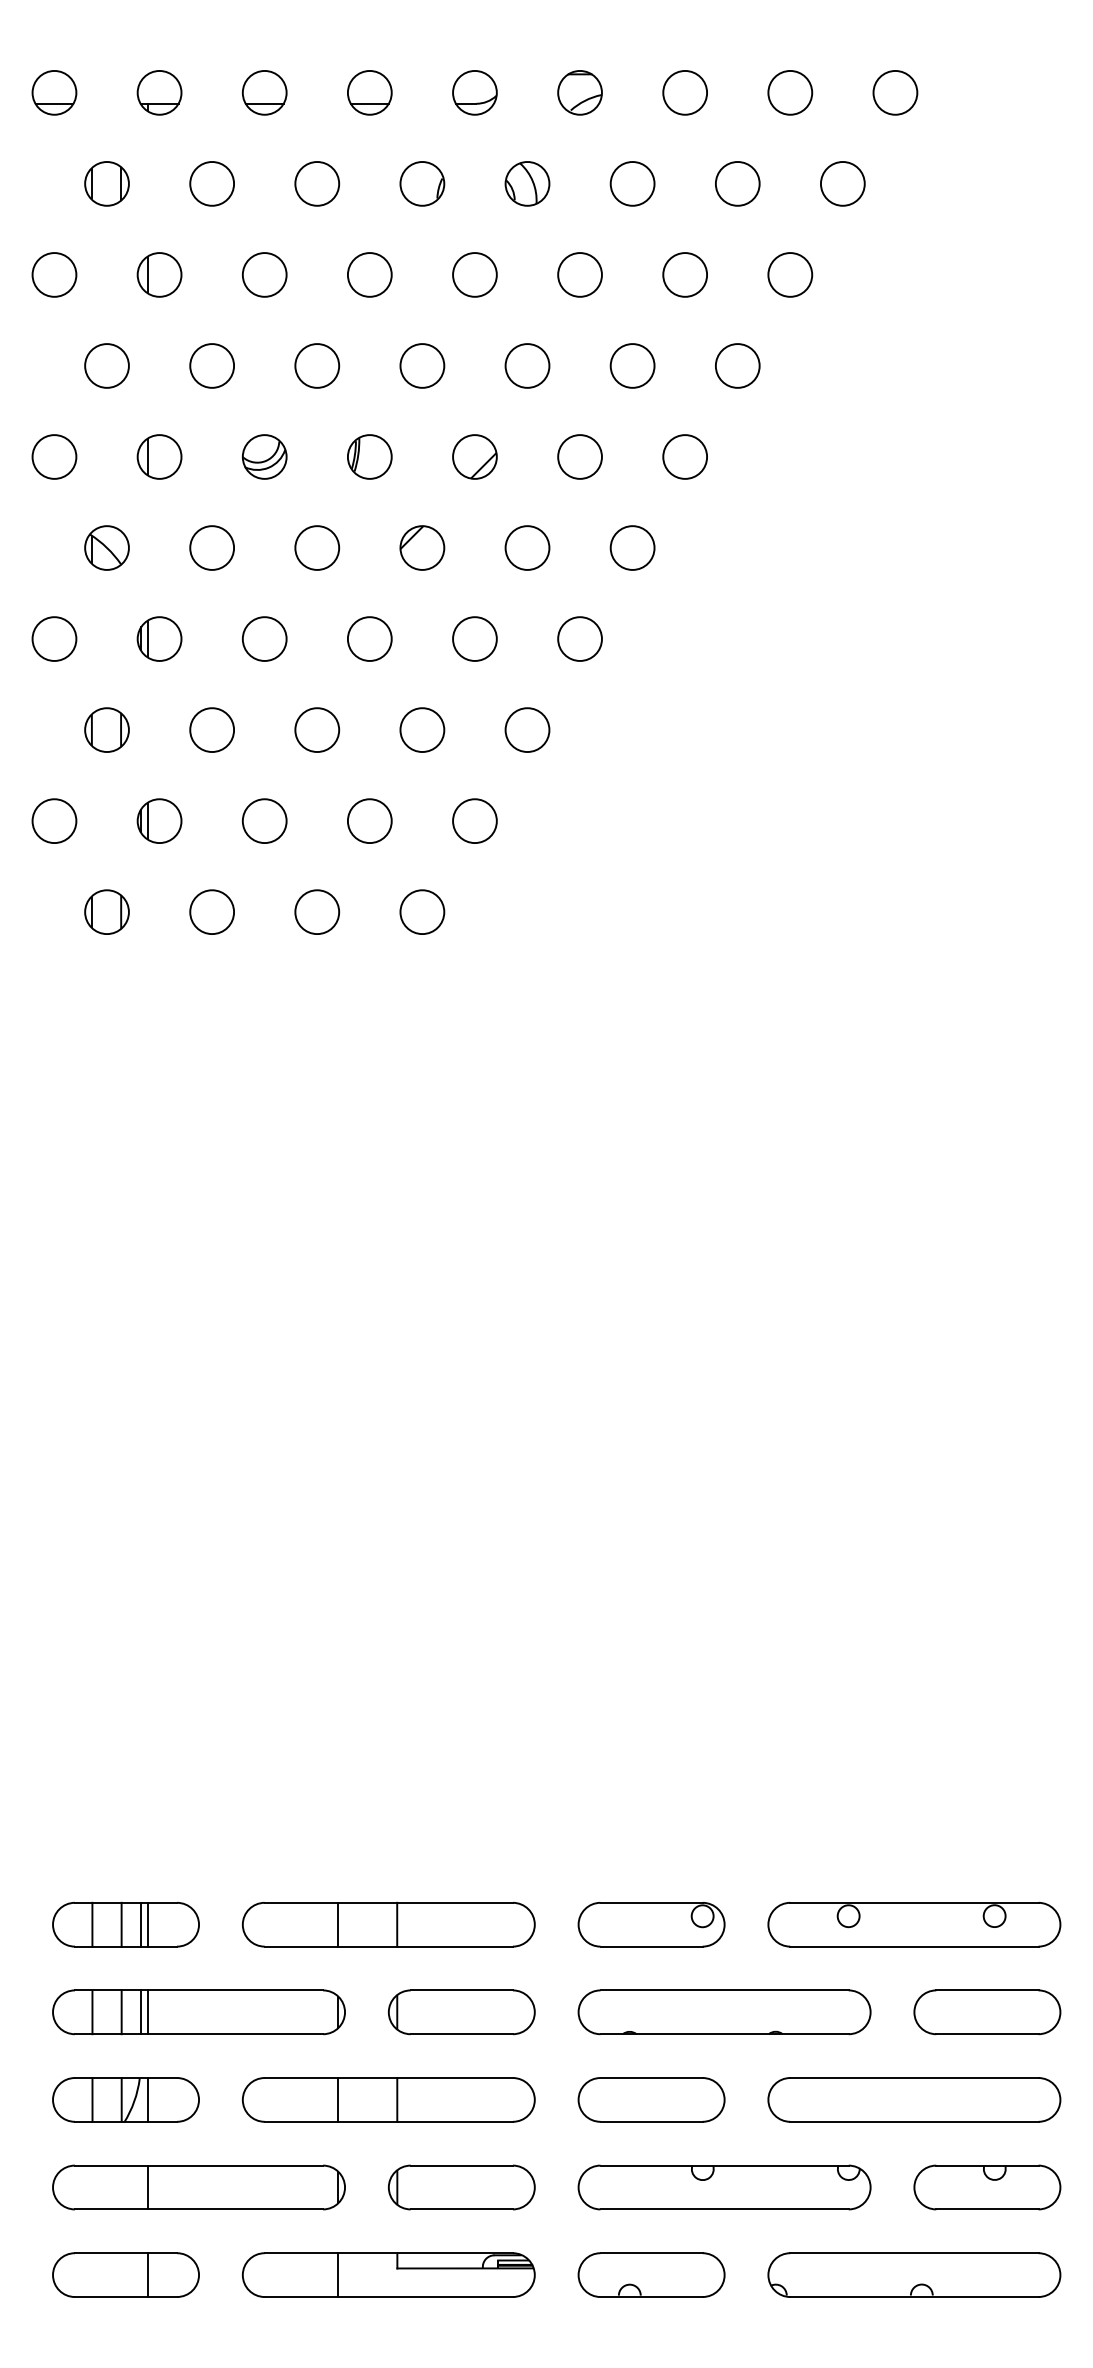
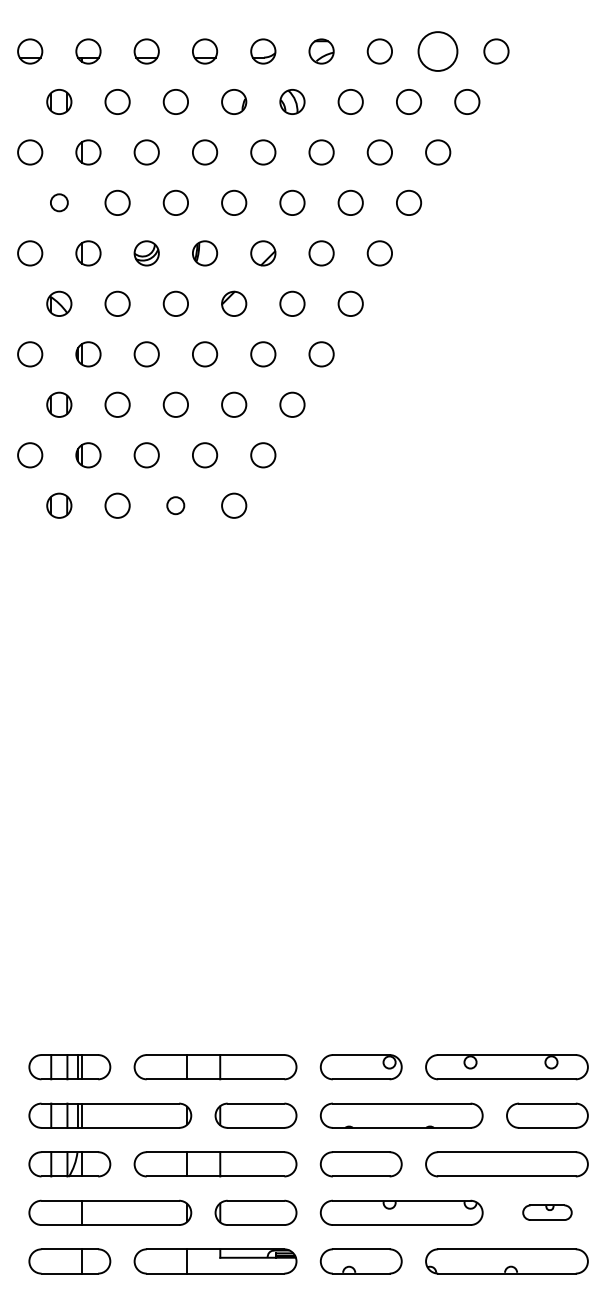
circle: (790, 92) -> (438, 51), size x1.6
circle: (107, 365) -> (59, 202), size x0.7
circle: (316, 911) -> (175, 505), size x0.7
part: (987, 2186) -> (547, 1212), size x0.6

